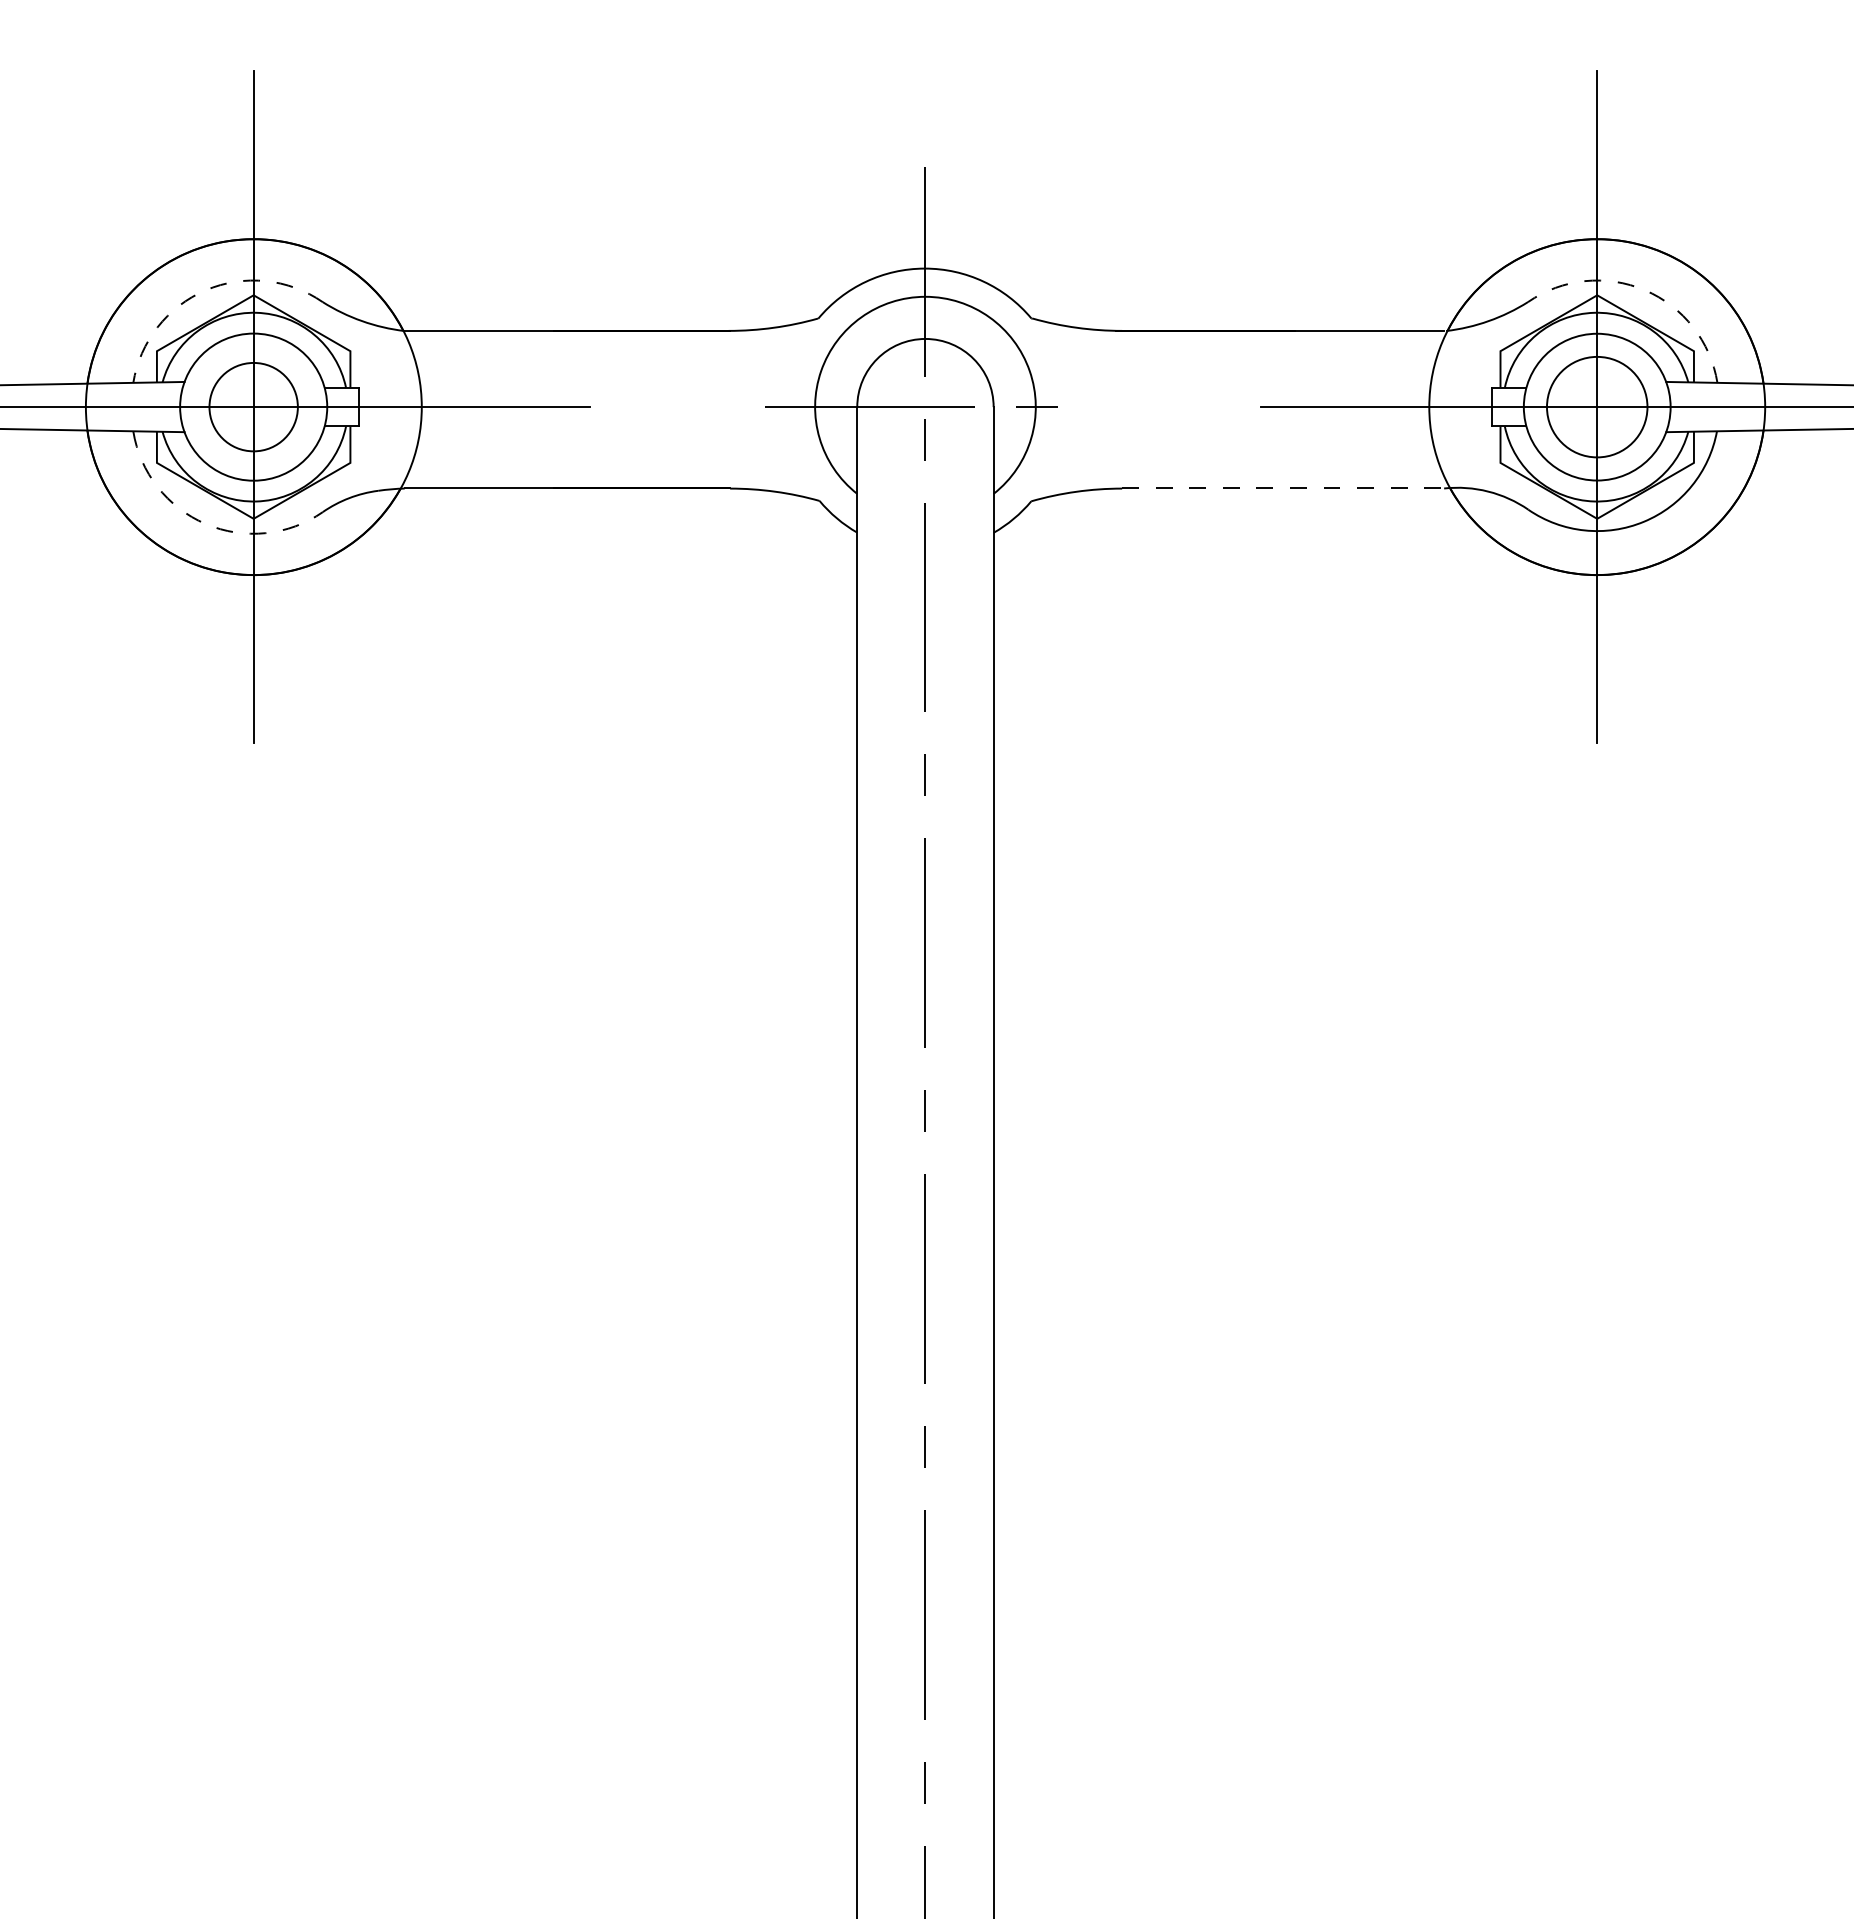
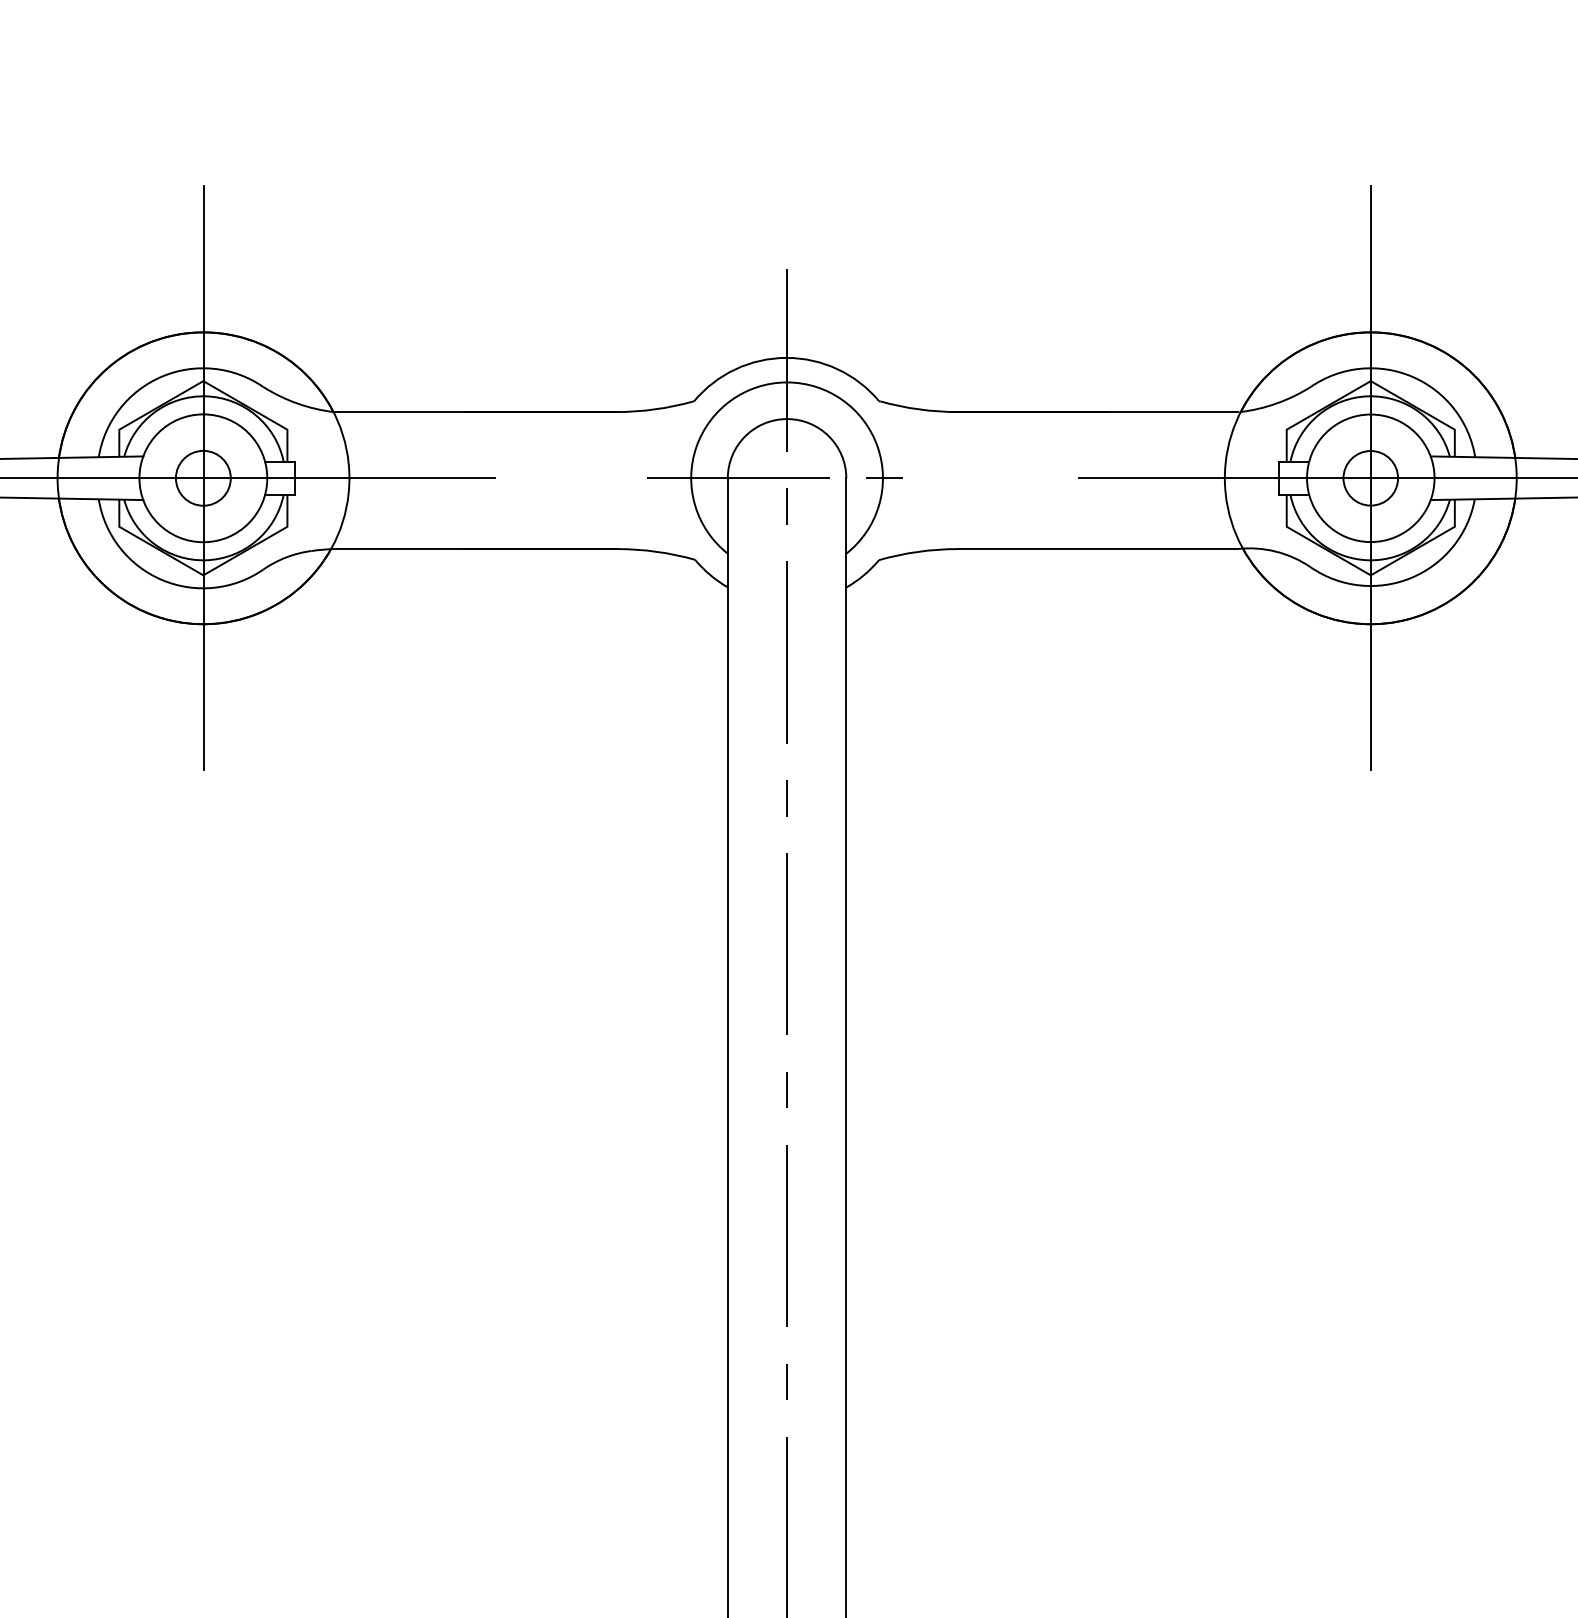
arc: (205, 290) -> (161, 376), dashed -> solid
arc: (1645, 290) -> (1412, 376), dashed -> solid
circle: (253, 406) -> (203, 477), size x0.71
circle: (1596, 406) -> (1370, 477), size x0.62
line: (1283, 488) -> (1098, 548), dashed -> solid
arc: (205, 524) -> (161, 580), dashed -> solid

